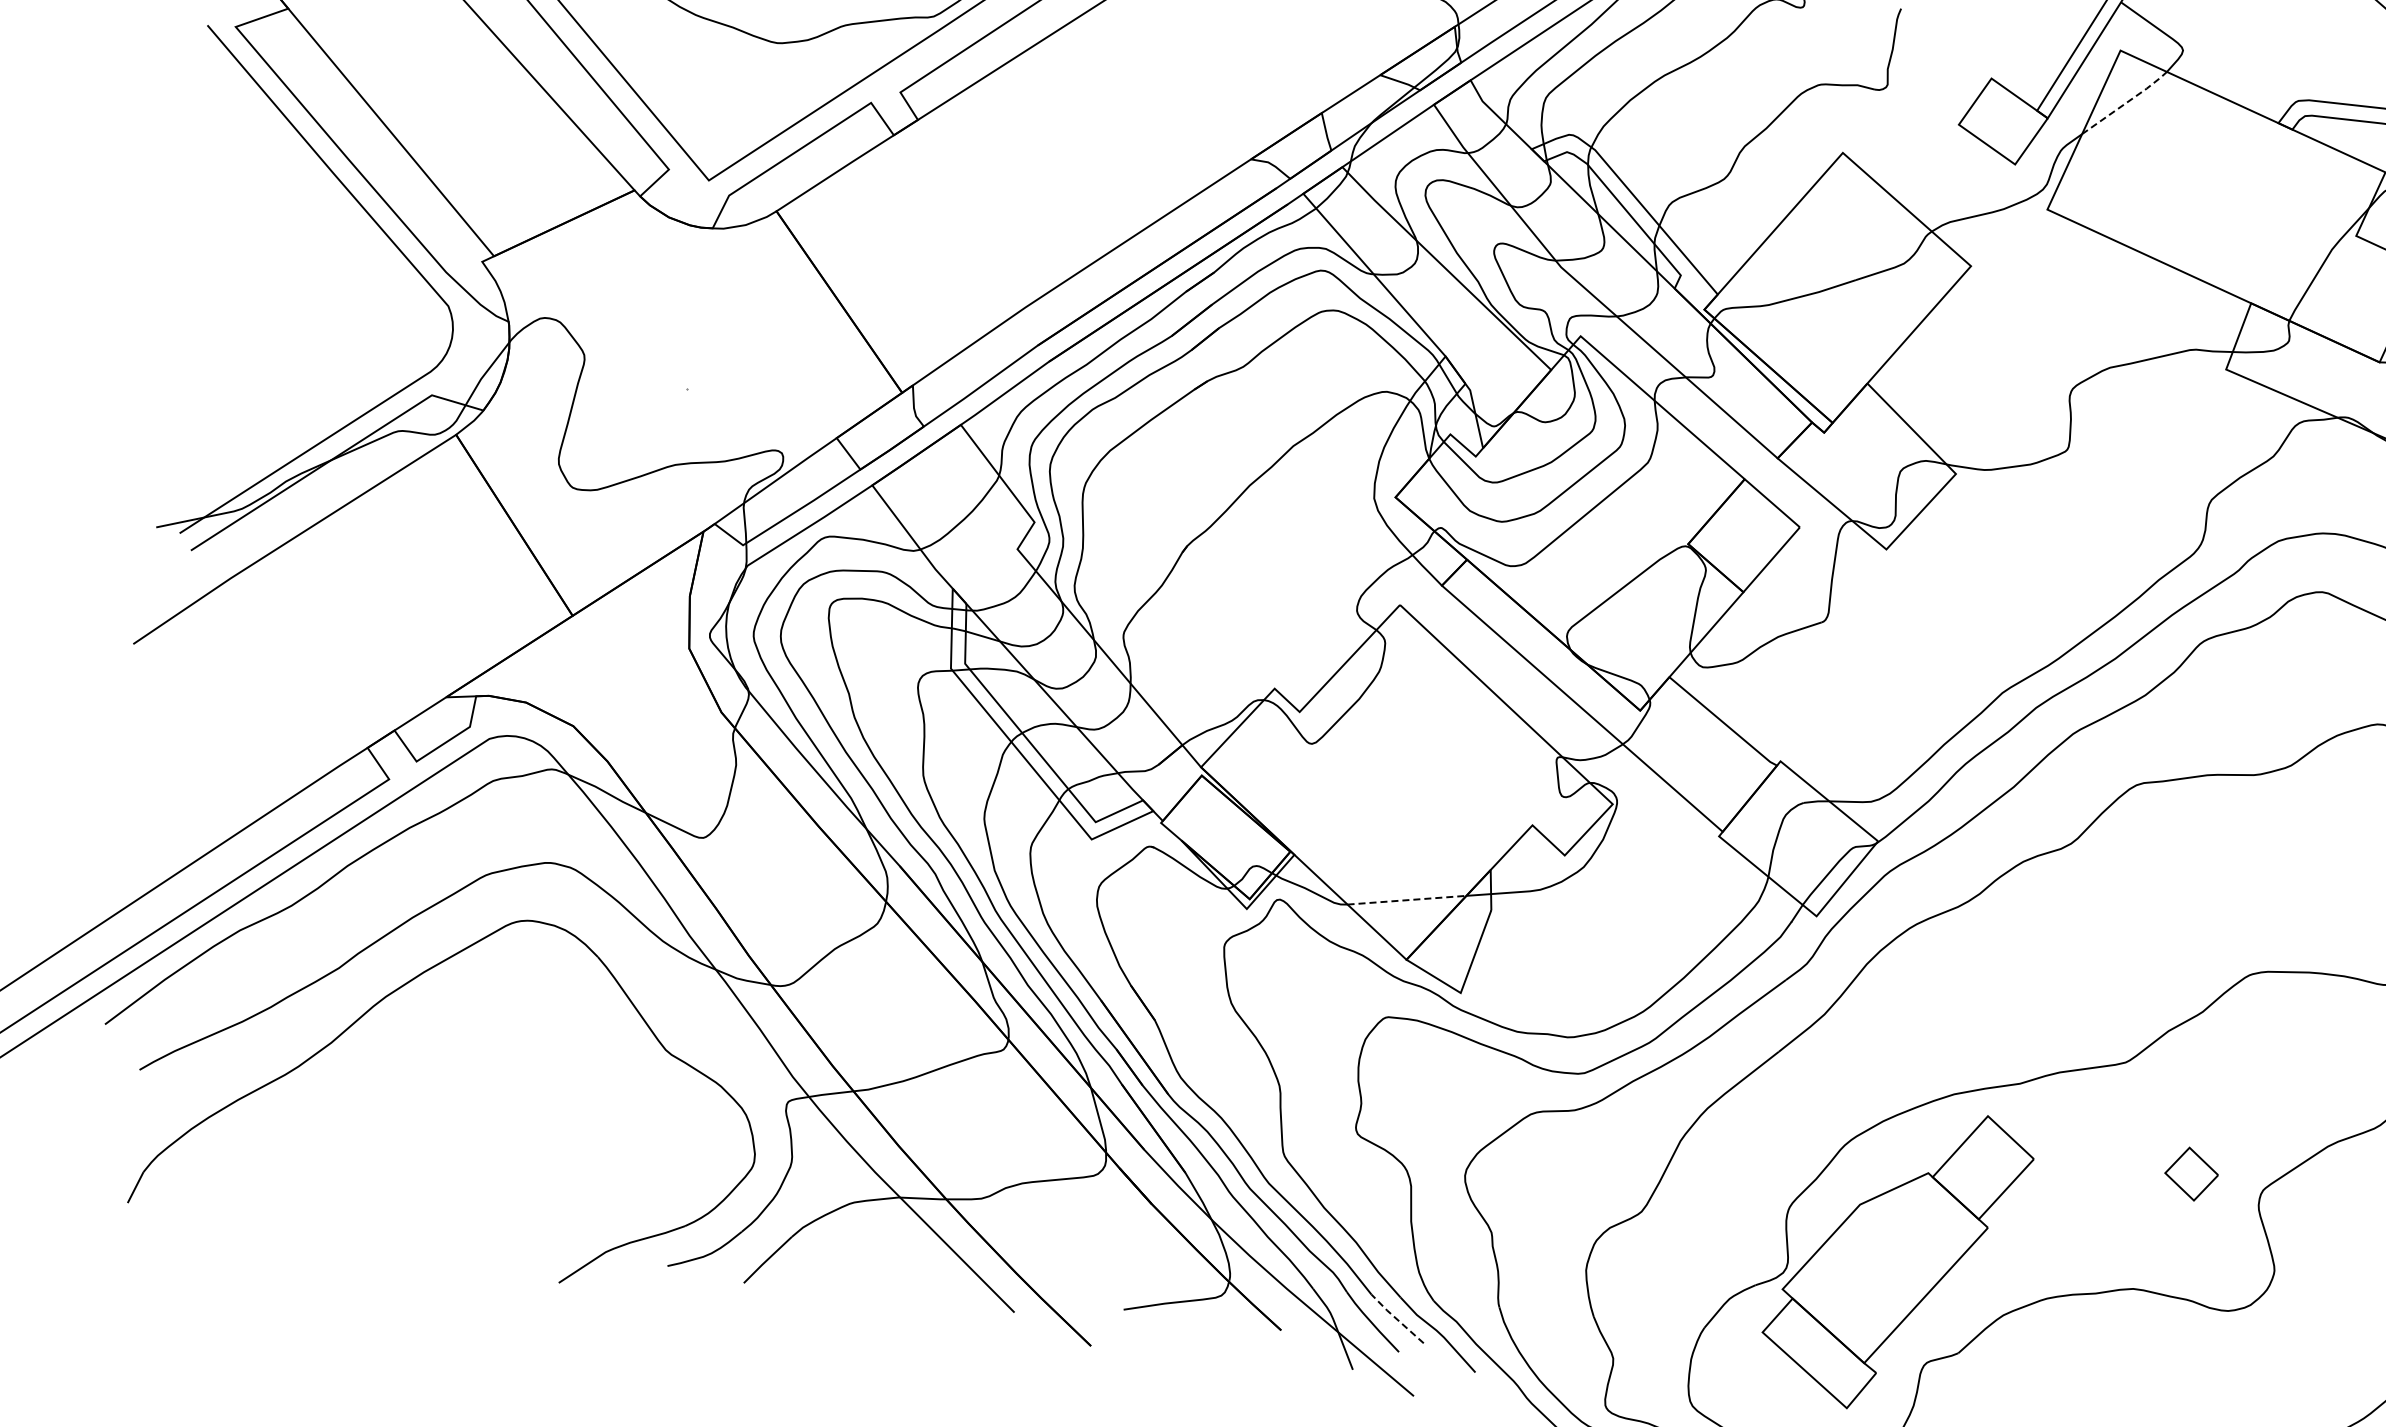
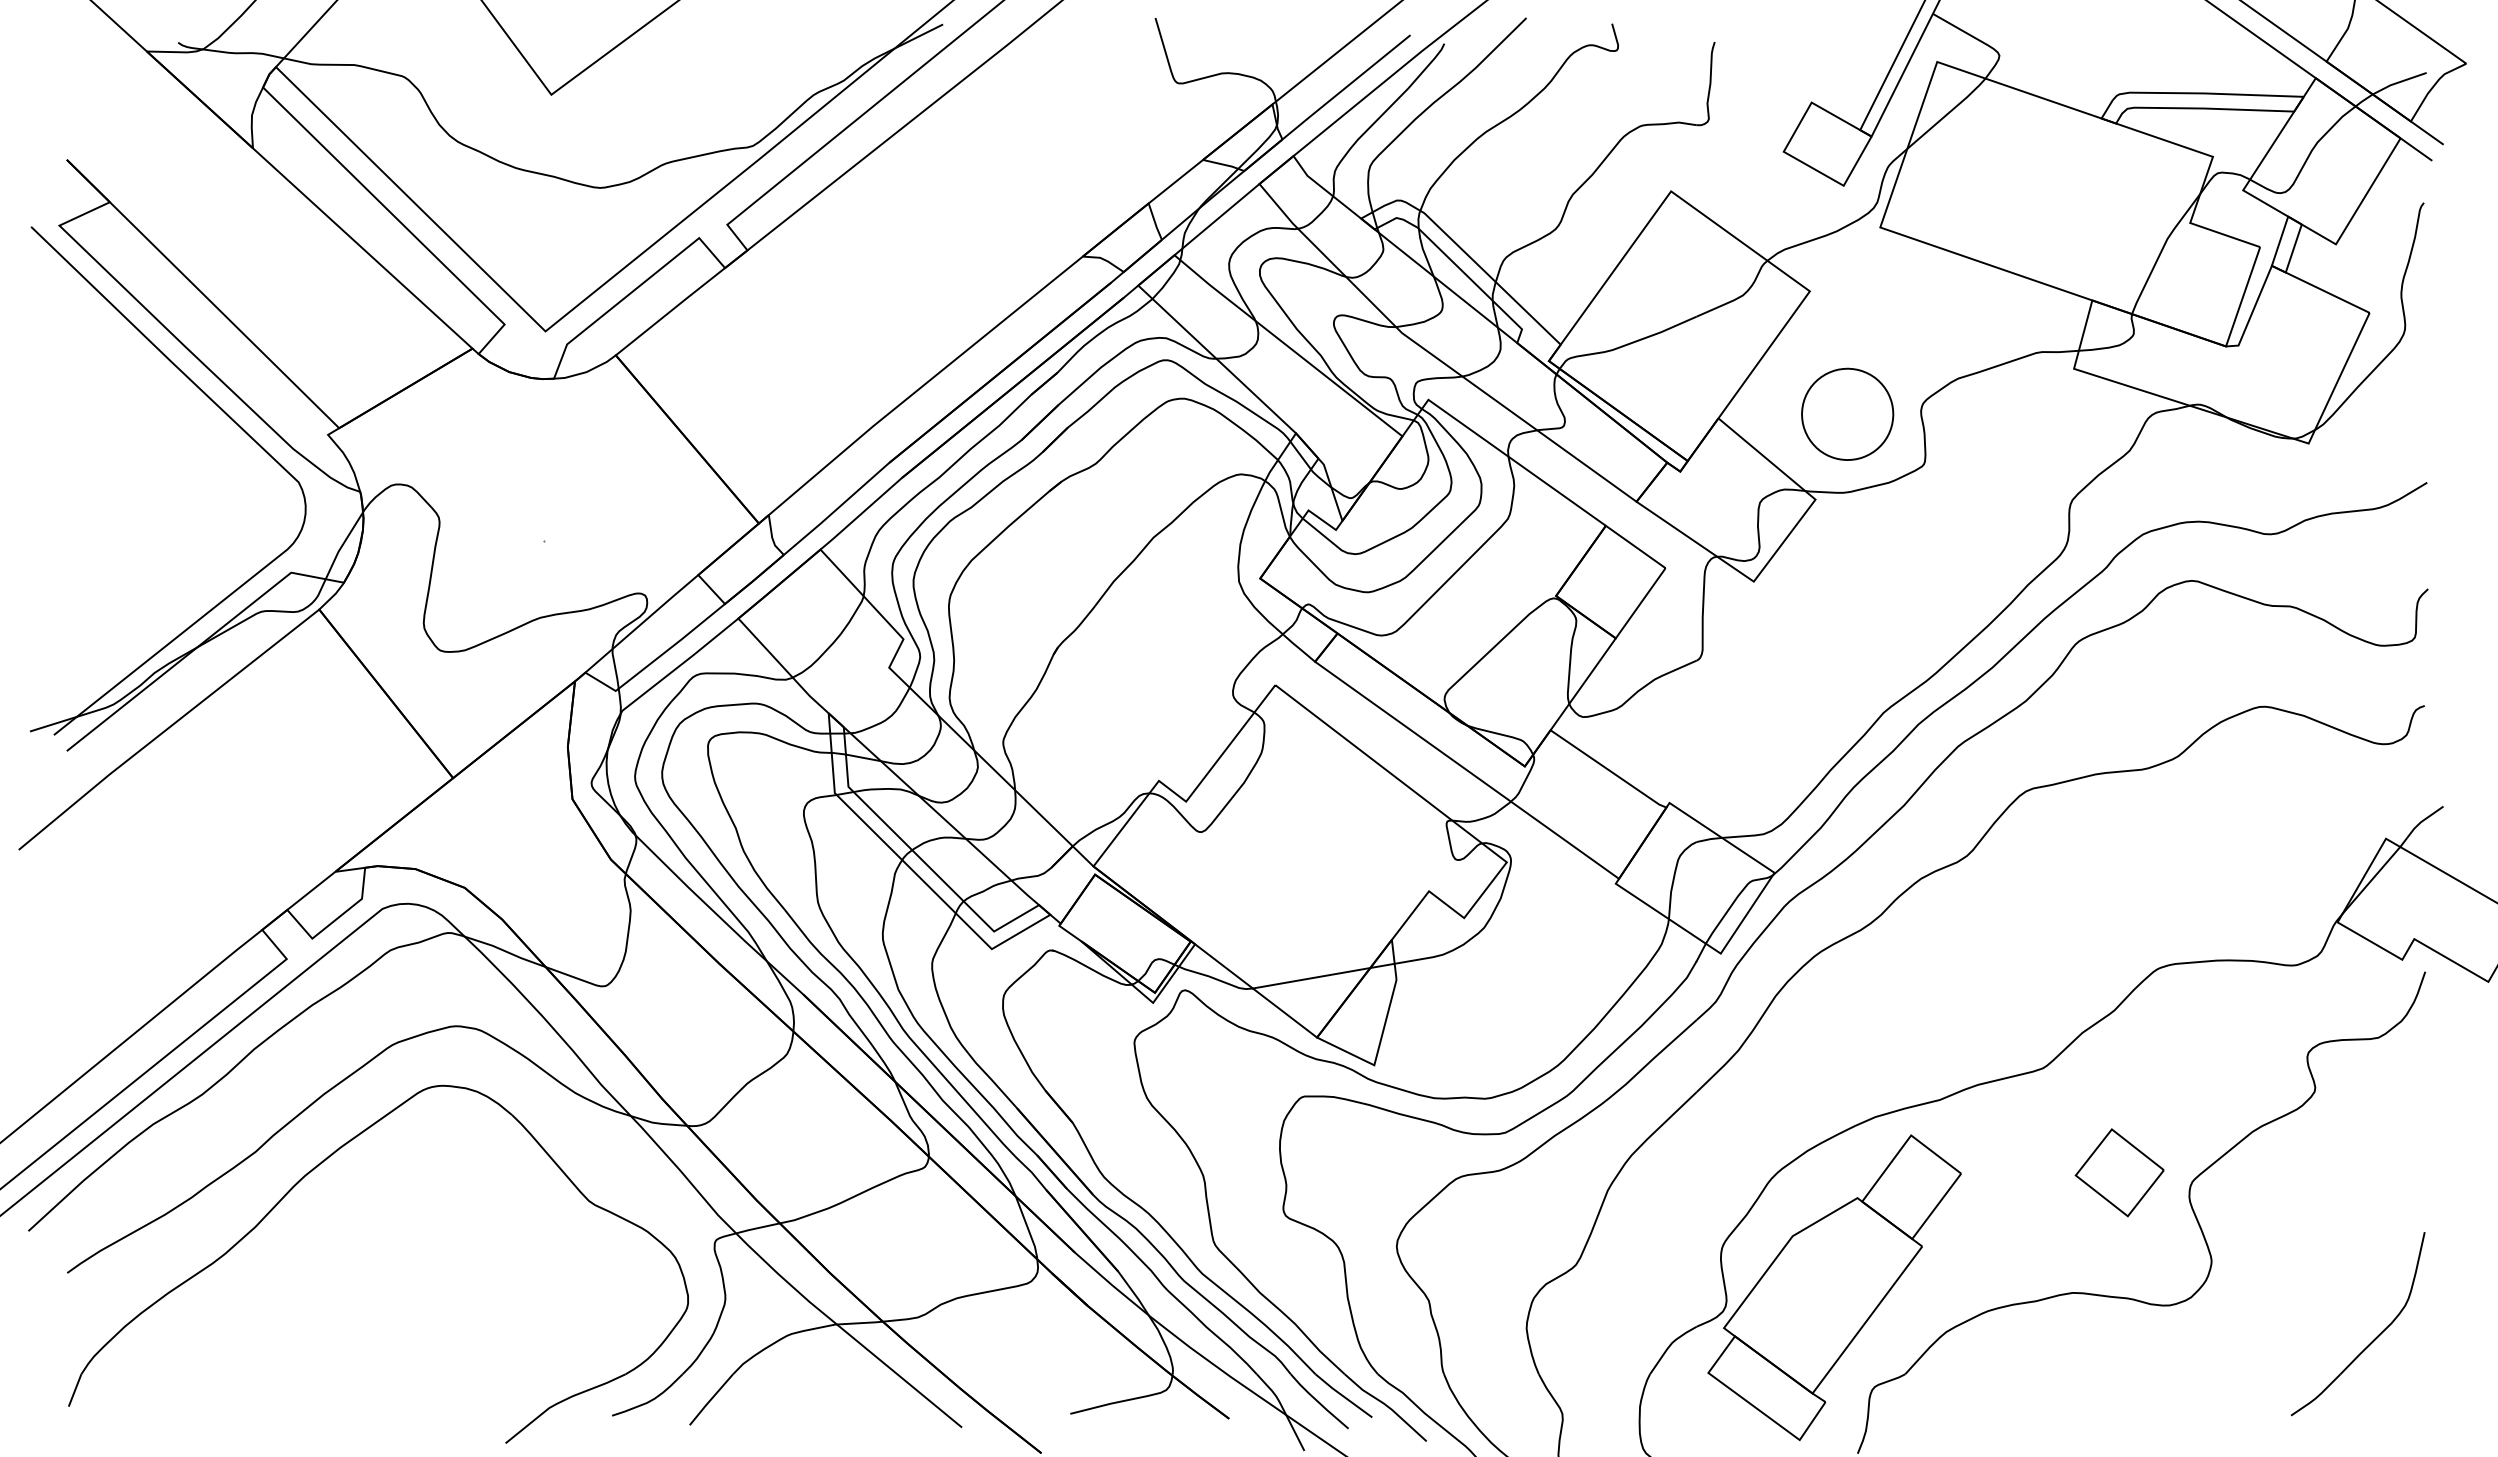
line: (2126, 102) -> (1948, 113), dashed -> solid
part: (1996, 391) -> (1847, 413), added
line: (1406, 900) -> (1311, 978), dashed -> solid
part: (2191, 1173) -> (2119, 1172), size x1.67
line: (1396, 1318) -> (1342, 1395), dashed -> solid

